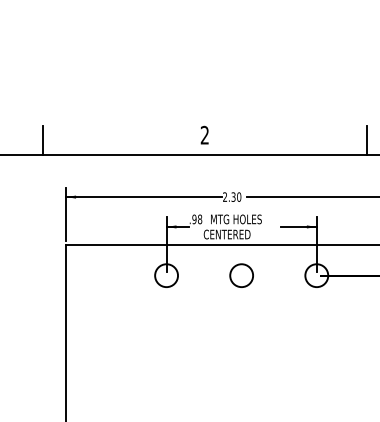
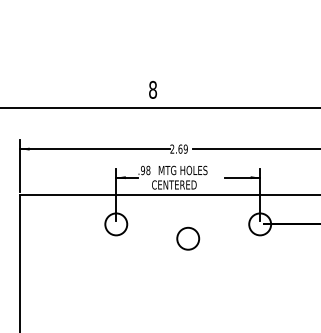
text: (204, 135) -> (152, 90), 2 -> 8
line: (367, 139) -> (308, 93), removed
text: (236, 196) -> (183, 148), 2.30 -> 2.69
circle: (241, 275) -> (188, 238), moved

